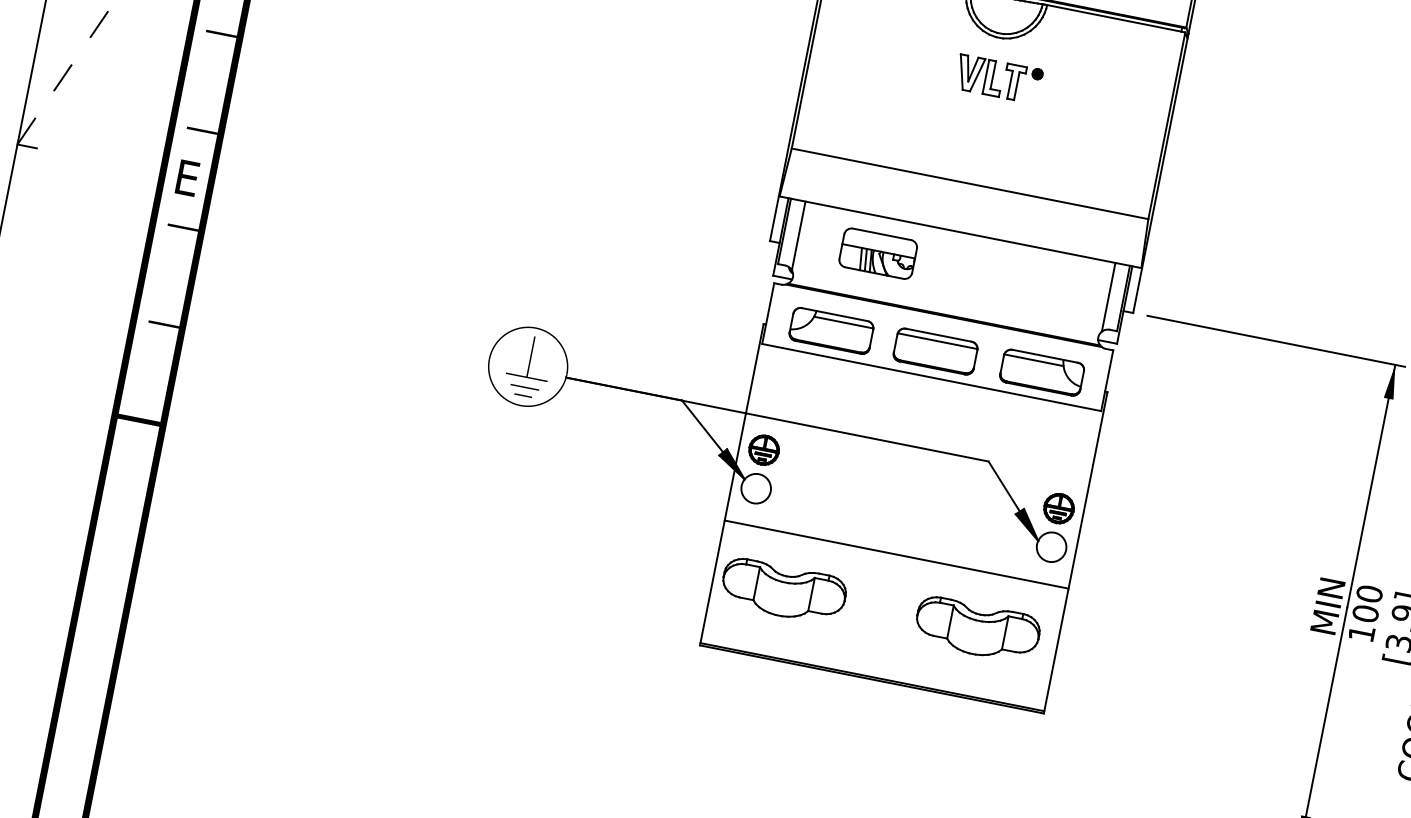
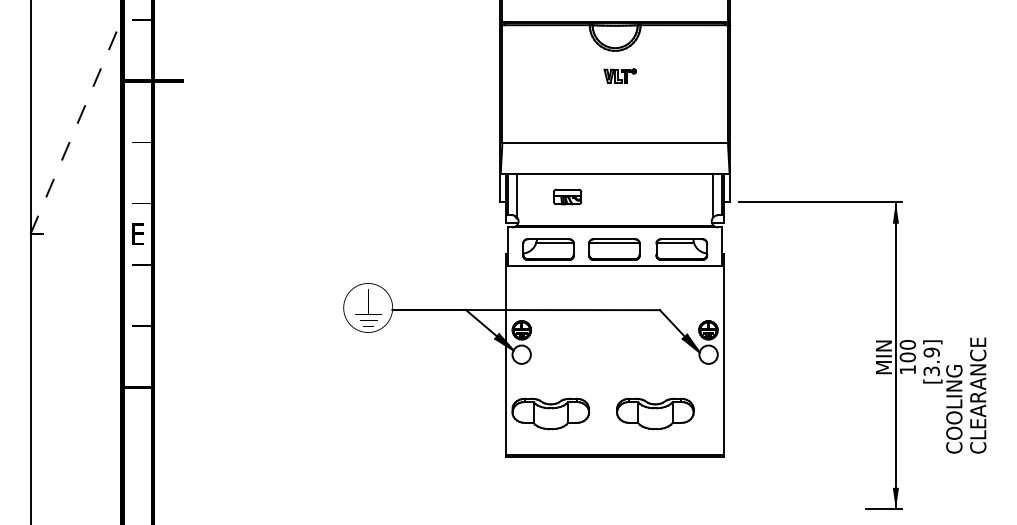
part: (999, 78) -> (620, 75), size x0.6
part: (878, 252) -> (567, 196), size x0.6
line: (895, 553) -> (614, 377), removed
part: (977, 629) -> (655, 413), moved

